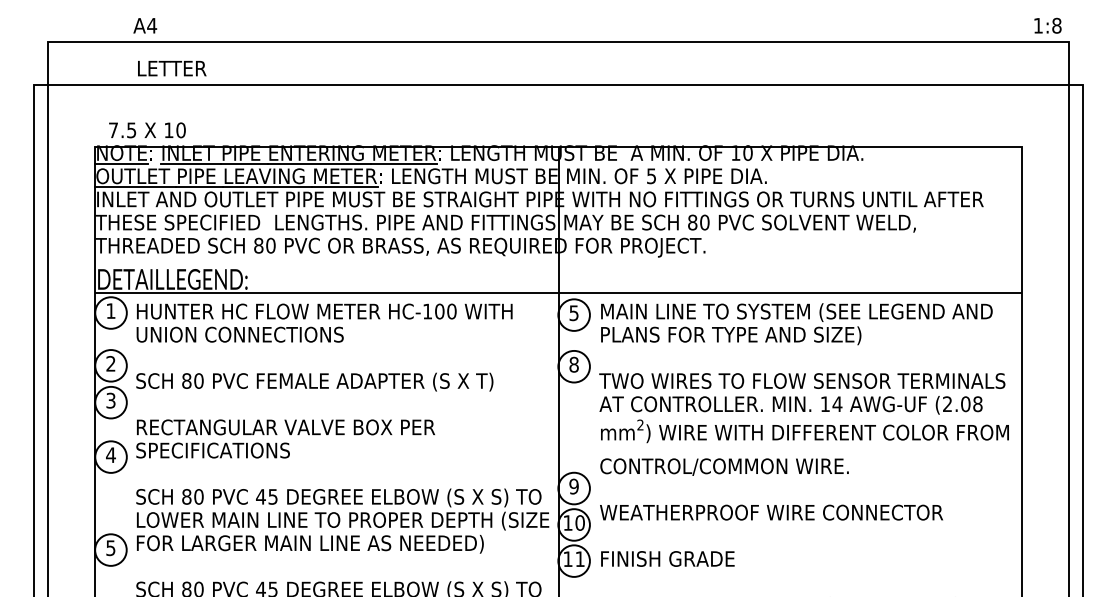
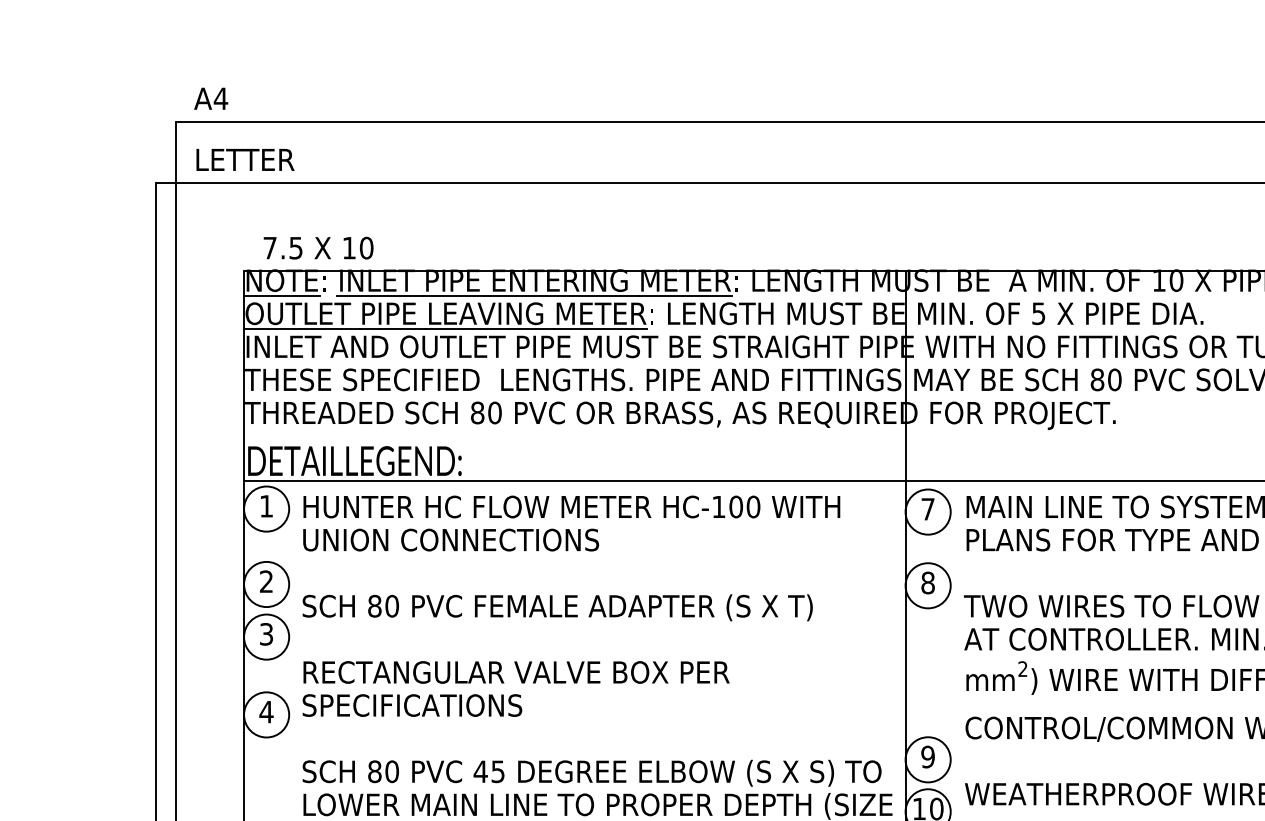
text: (145, 25) -> (211, 98), moved
text: (172, 68) -> (245, 159), moved
text: (573, 313) -> (927, 509), 5 -> 7

